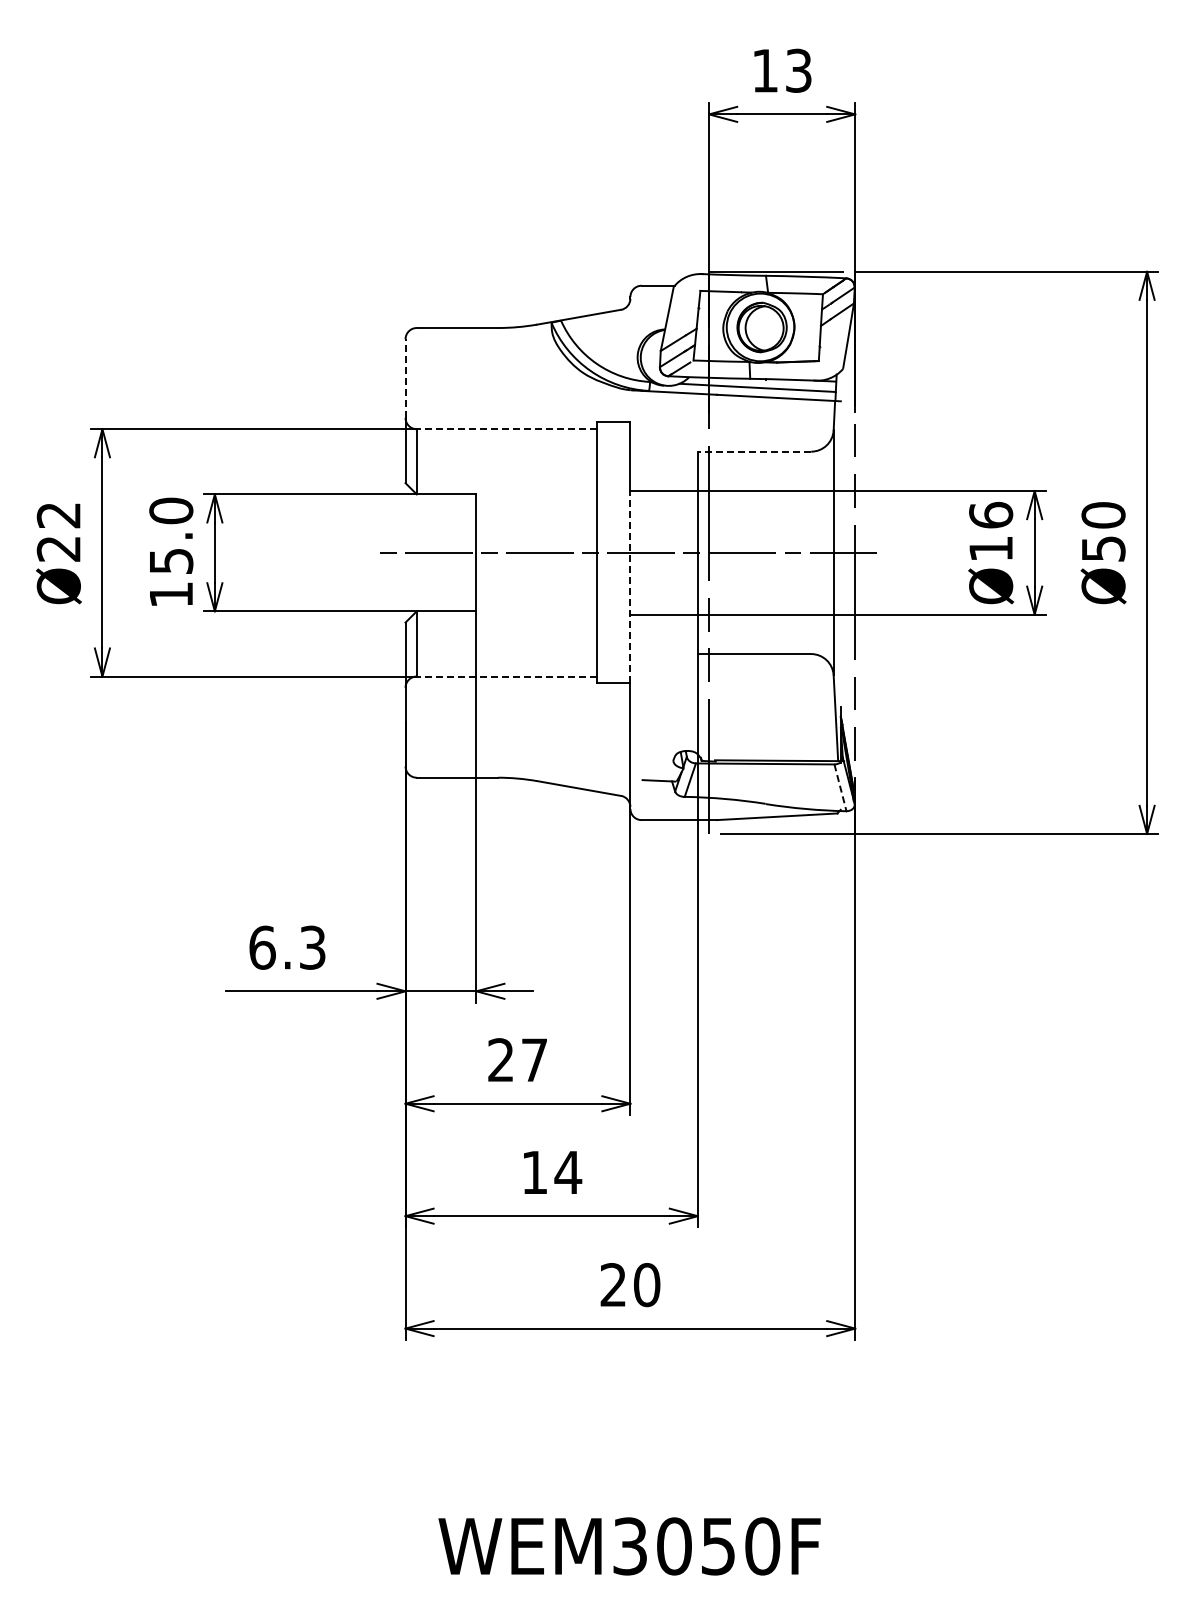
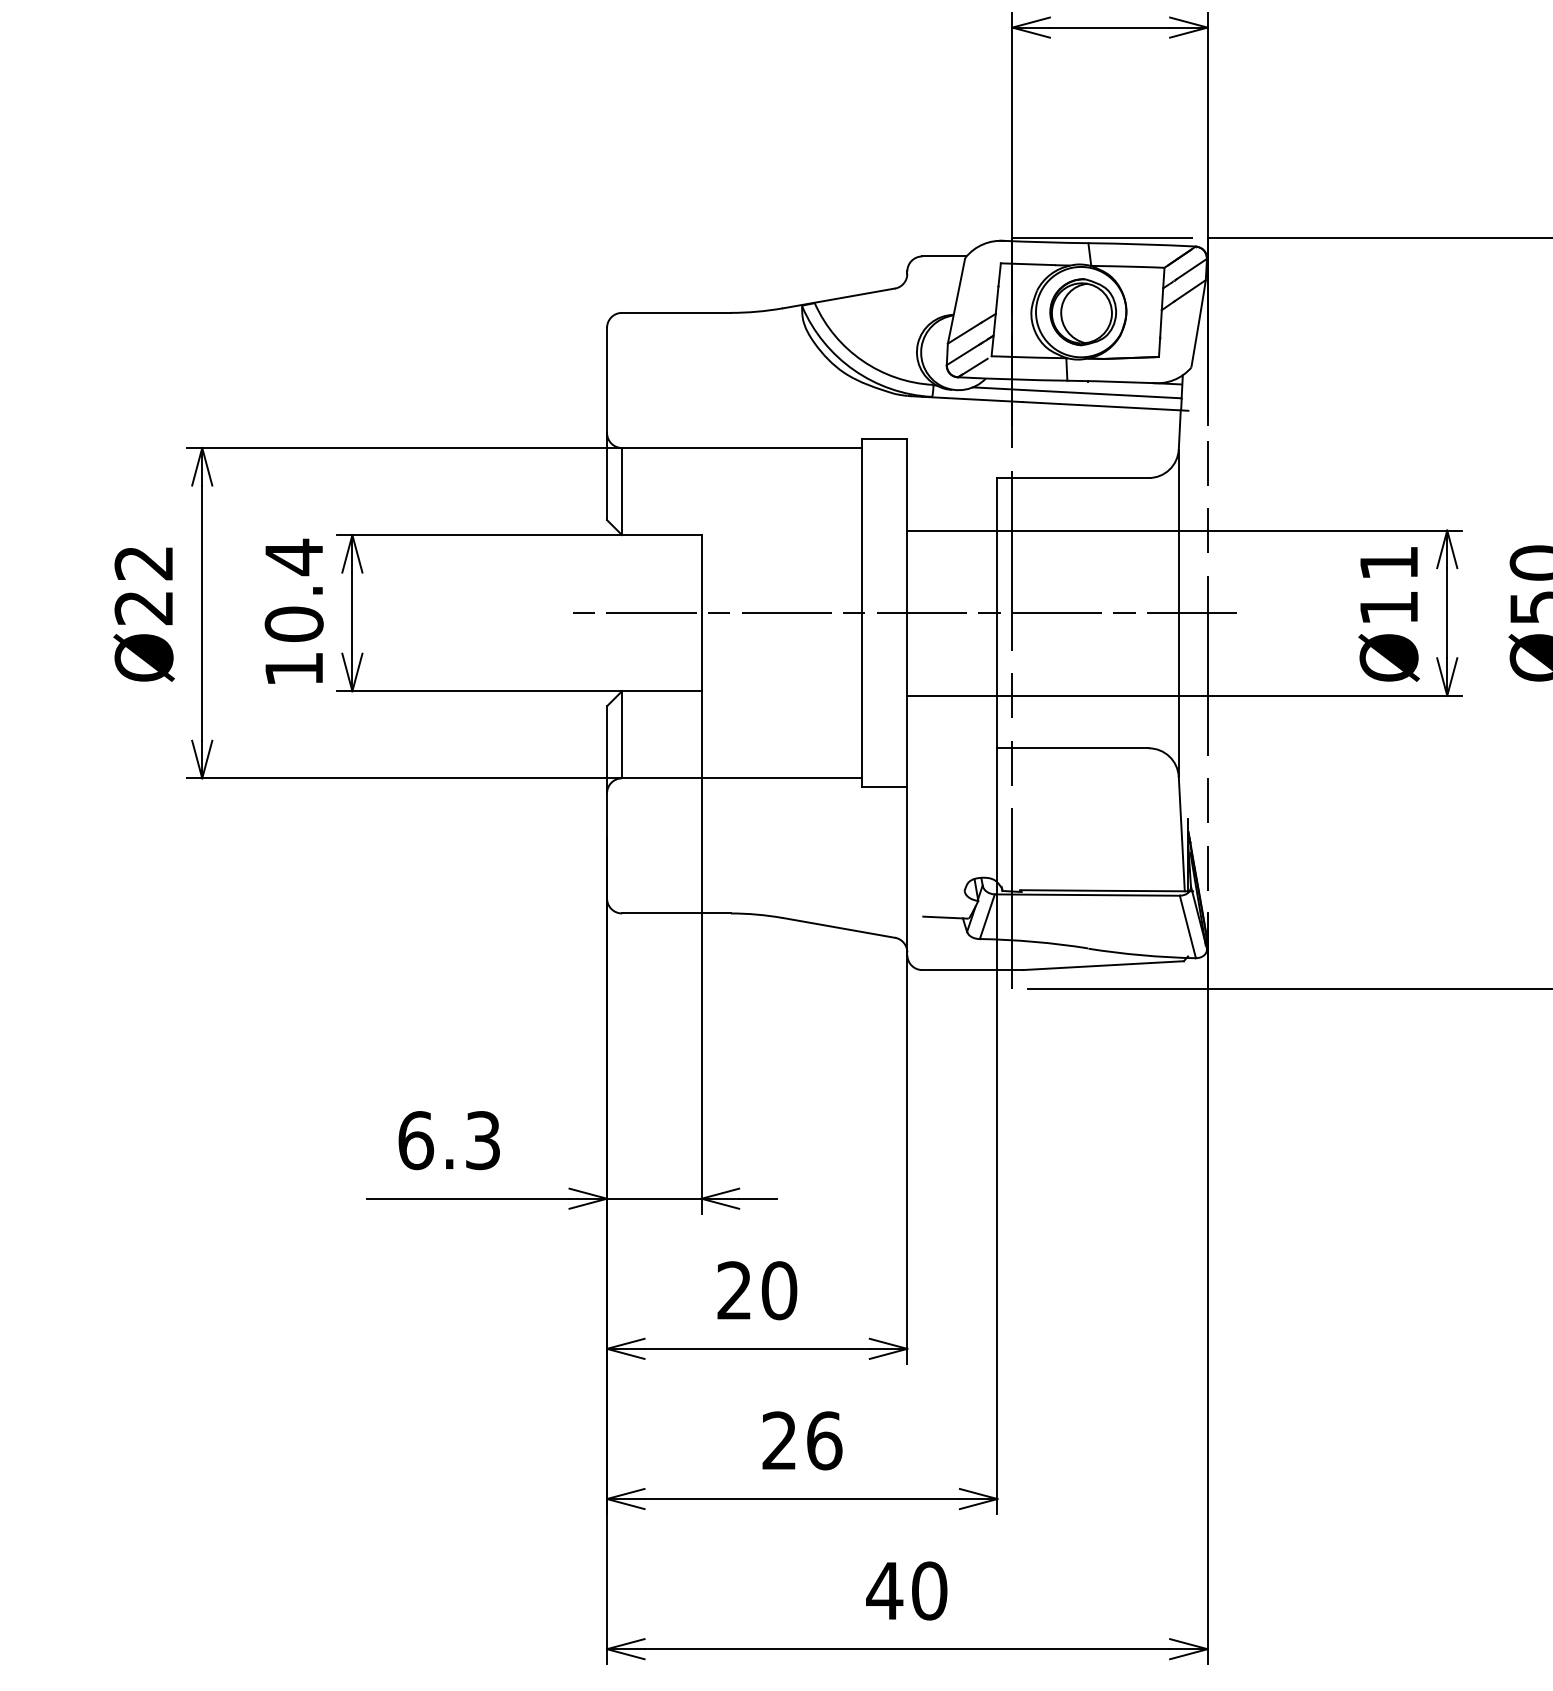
line: (405, 378) -> (606, 380), dashed -> solid
line: (506, 429) -> (741, 448), dashed -> solid
line: (754, 451) -> (1073, 477), dashed -> solid
text: (991, 514) -> (1389, 561), Ø16 -> Ø11
text: (171, 535) -> (294, 589), 15.0 -> 10.4
line: (630, 586) -> (907, 658), dashed -> solid
line: (506, 676) -> (741, 778), dashed -> solid
line: (840, 788) -> (1187, 927), dashed -> solid
text: (534, 1060) -> (779, 1291), 27 -> 20
text: (552, 1172) -> (803, 1440), 14 -> 26
text: (613, 1284) -> (884, 1590), 20 -> 40

